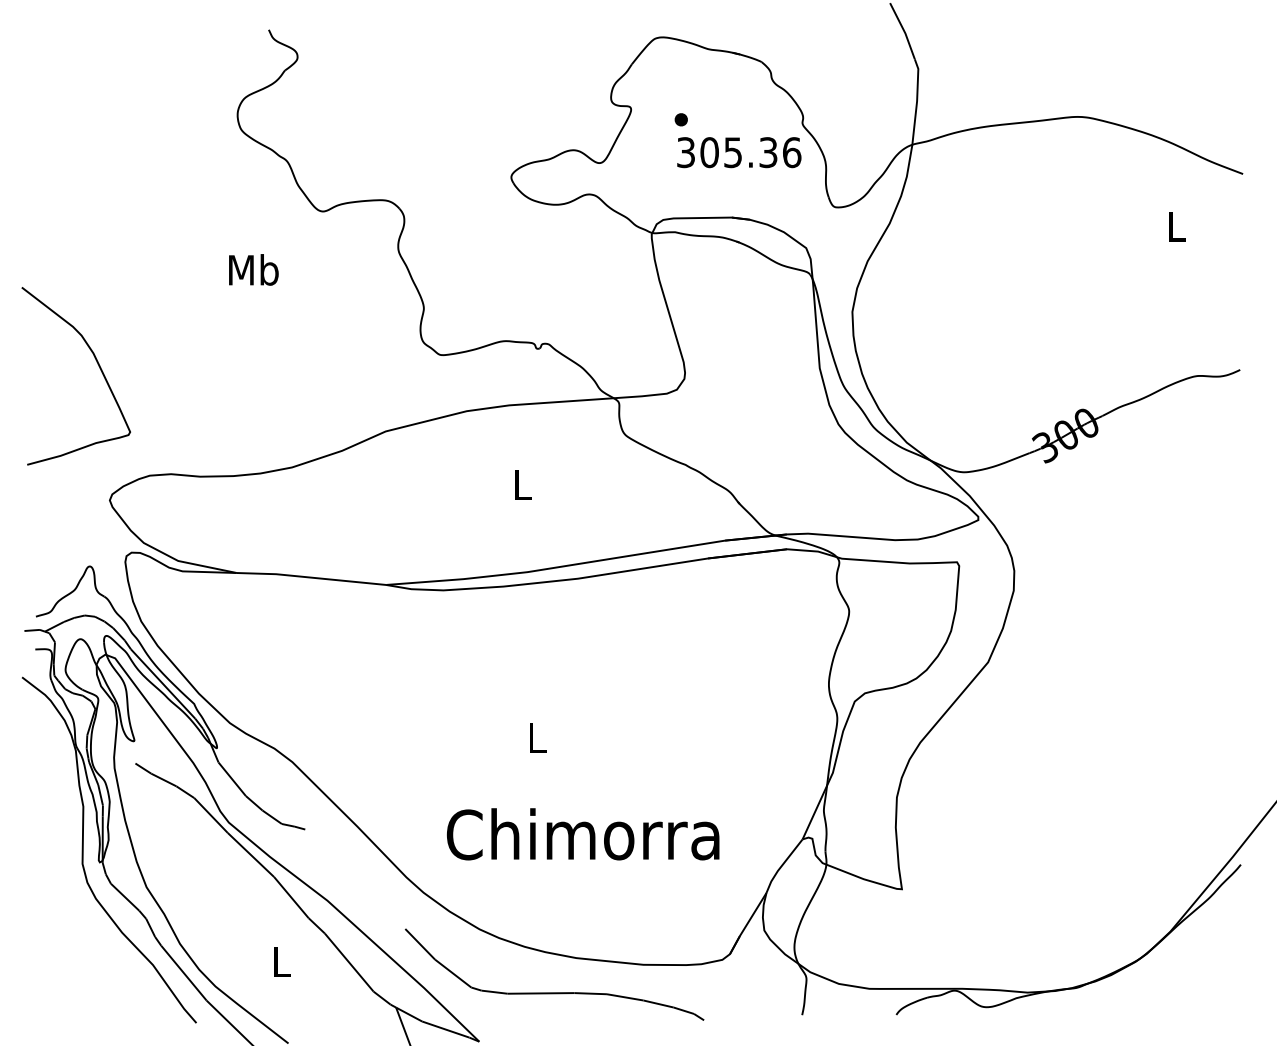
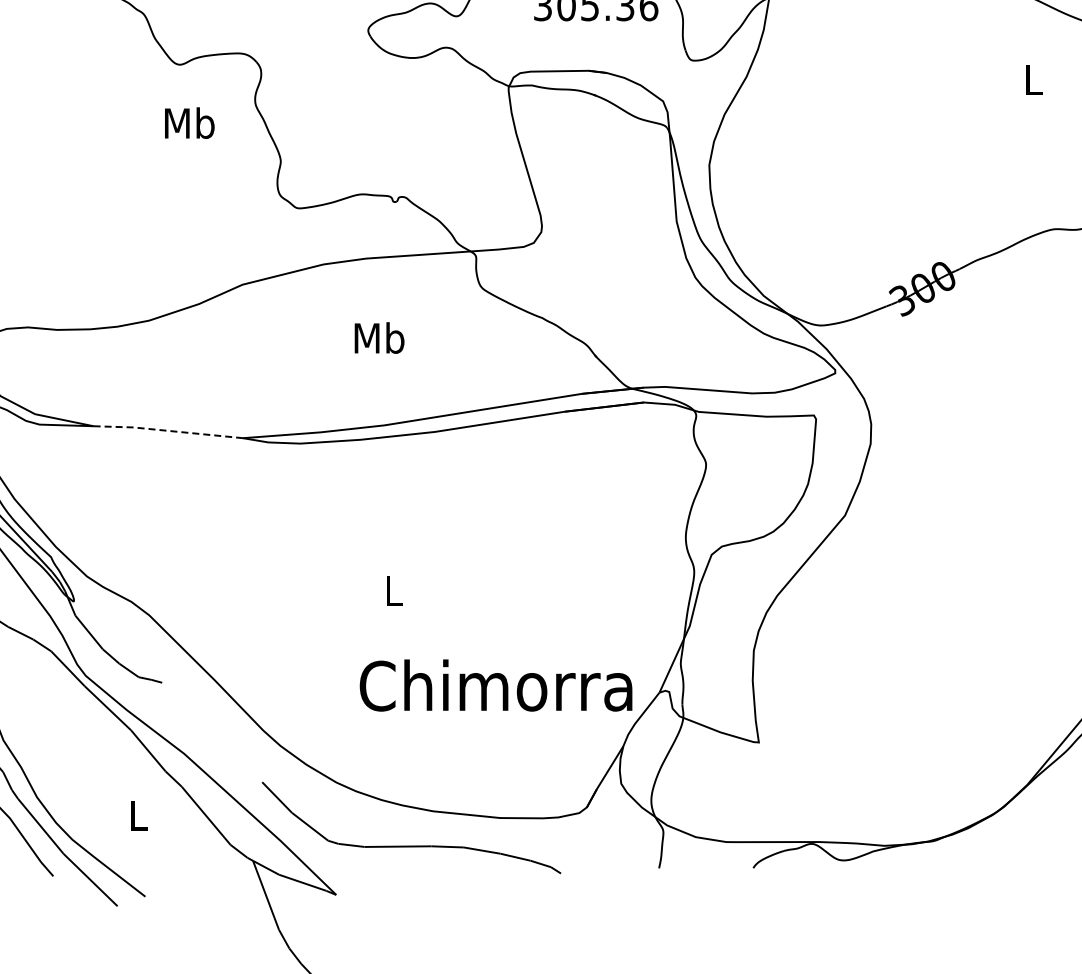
text: (253, 269) -> (189, 122), moved
text: (522, 484) -> (379, 337), L -> Mb
line: (310, 577) -> (167, 430), solid -> dashed
text: (583, 834) -> (496, 685), moved

